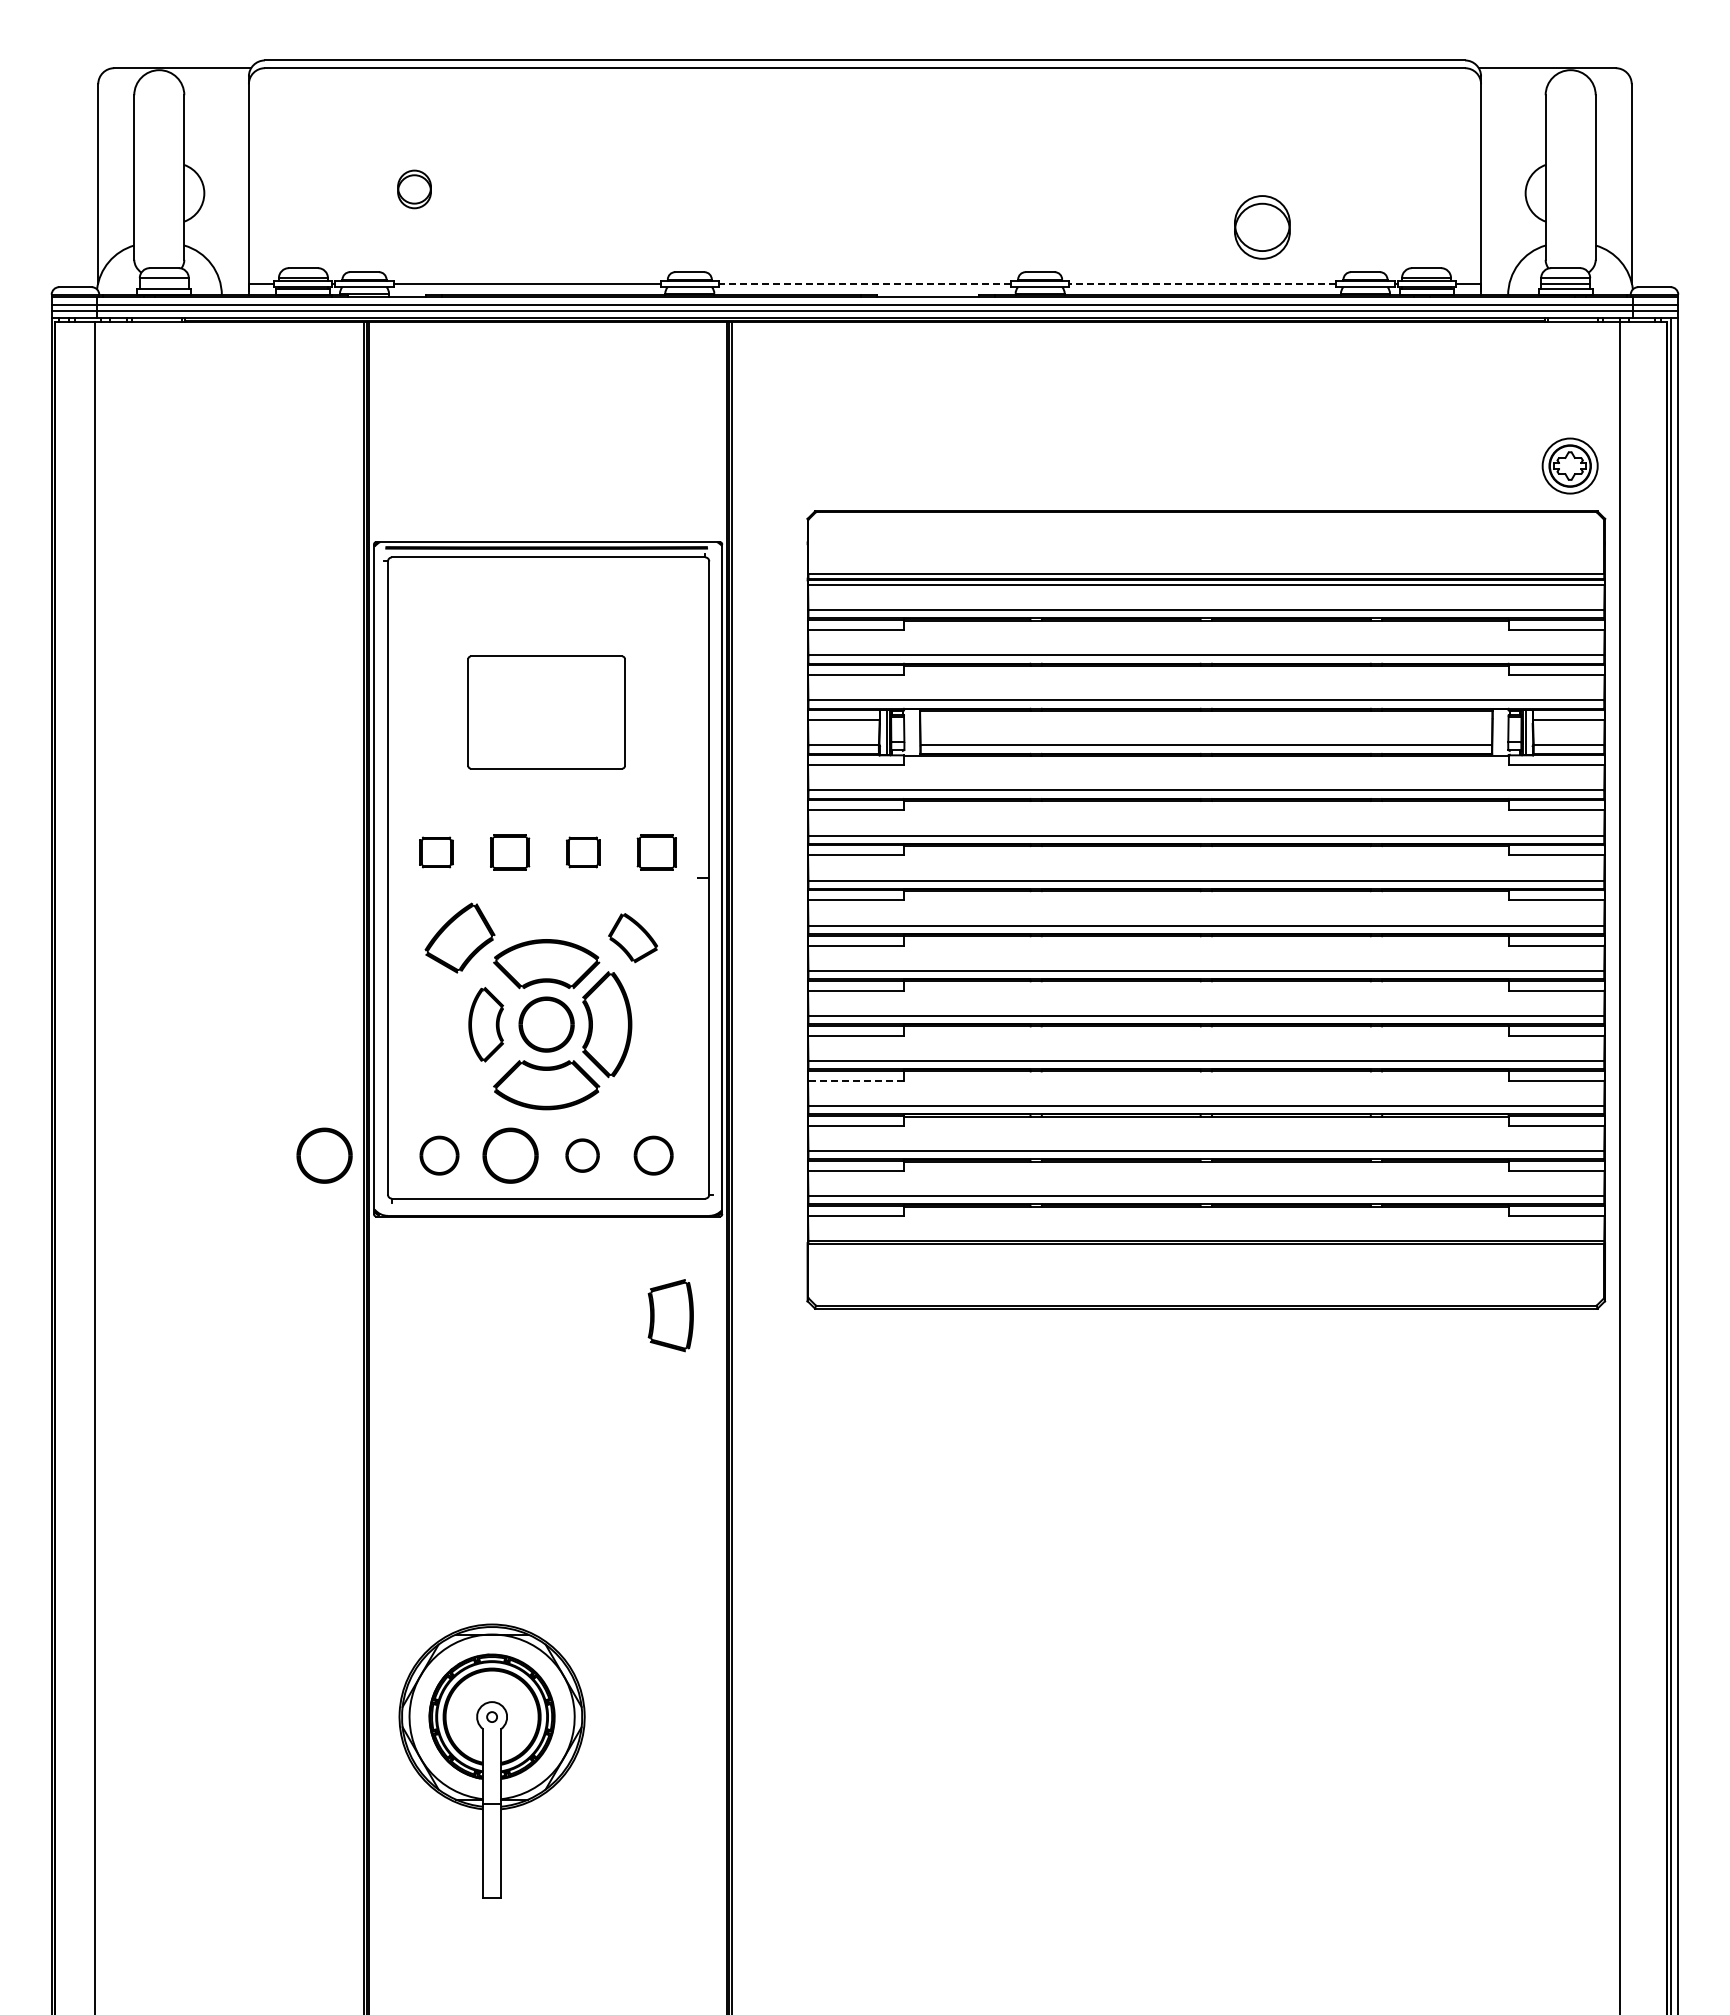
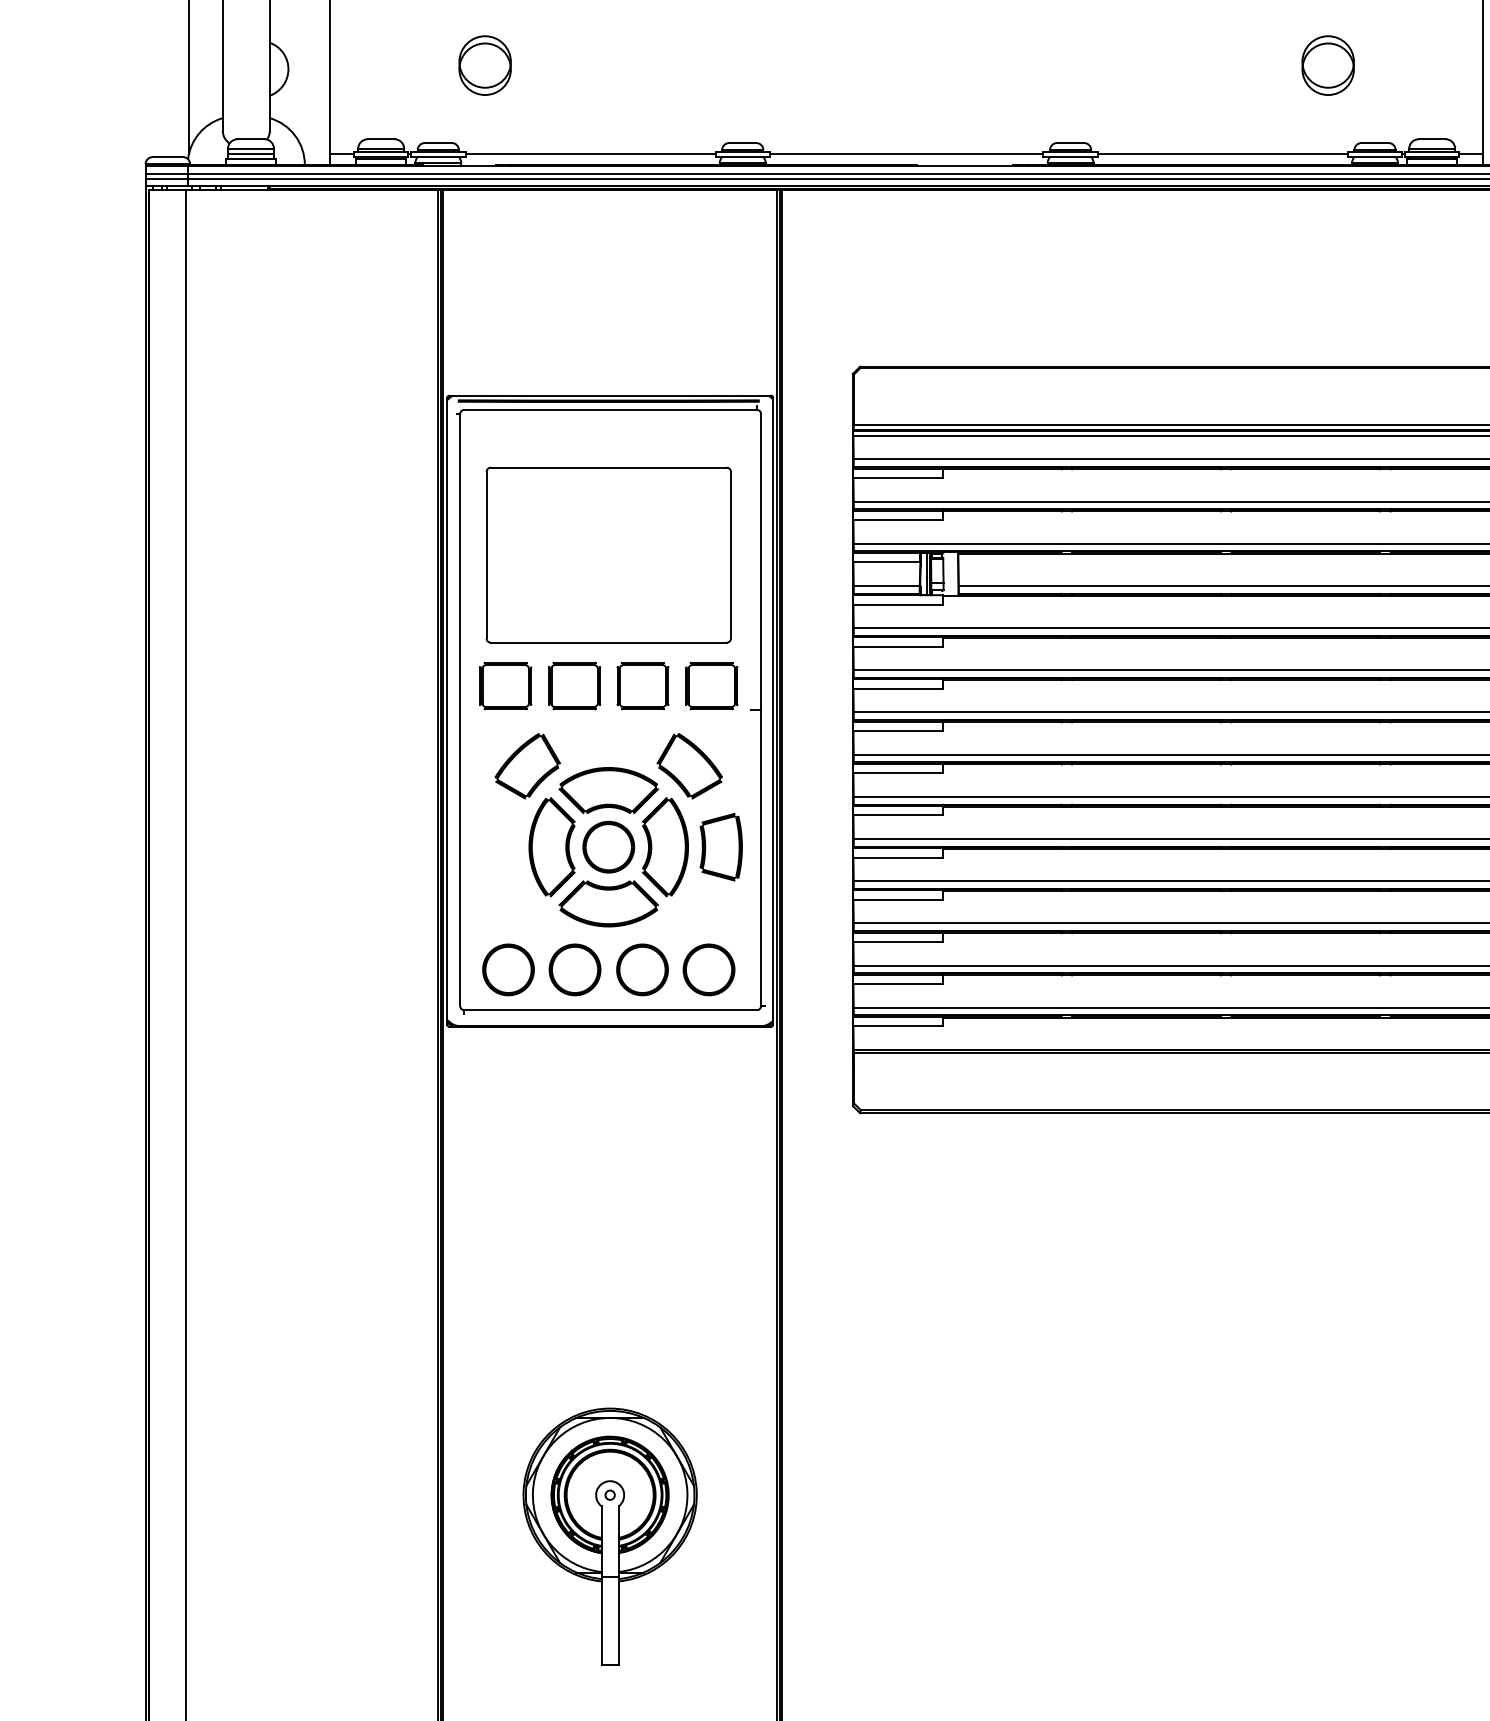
part: (414, 189) -> (485, 65), size x1.67
part: (1262, 227) -> (1328, 65), moved
line: (864, 283) -> (906, 153), dashed -> solid
line: (1202, 283) -> (1222, 153), dashed -> solid
line: (163, 284) -> (250, 154), added
part: (546, 712) -> (608, 555), size x1.67
part: (436, 852) -> (505, 686), size x1.67
part: (509, 852) -> (574, 686), size x1.43
part: (583, 852) -> (643, 686), size x1.67
part: (656, 852) -> (711, 686), size x1.43
part: (632, 937) -> (689, 765), size x1.43
part: (486, 1024) -> (552, 847), size x1.43
line: (856, 1080) -> (898, 899), dashed -> solid
part: (324, 1155) -> (400, 969), removed
part: (439, 1155) -> (508, 969), size x1.43
part: (582, 1155) -> (642, 969), size x1.67
part: (653, 1155) -> (708, 969), size x1.43
part: (670, 1315) -> (720, 847), moved
part: (491, 1760) -> (609, 1535), moved

